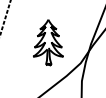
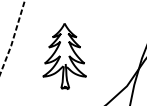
part: (48, 42) -> (64, 56), moved

